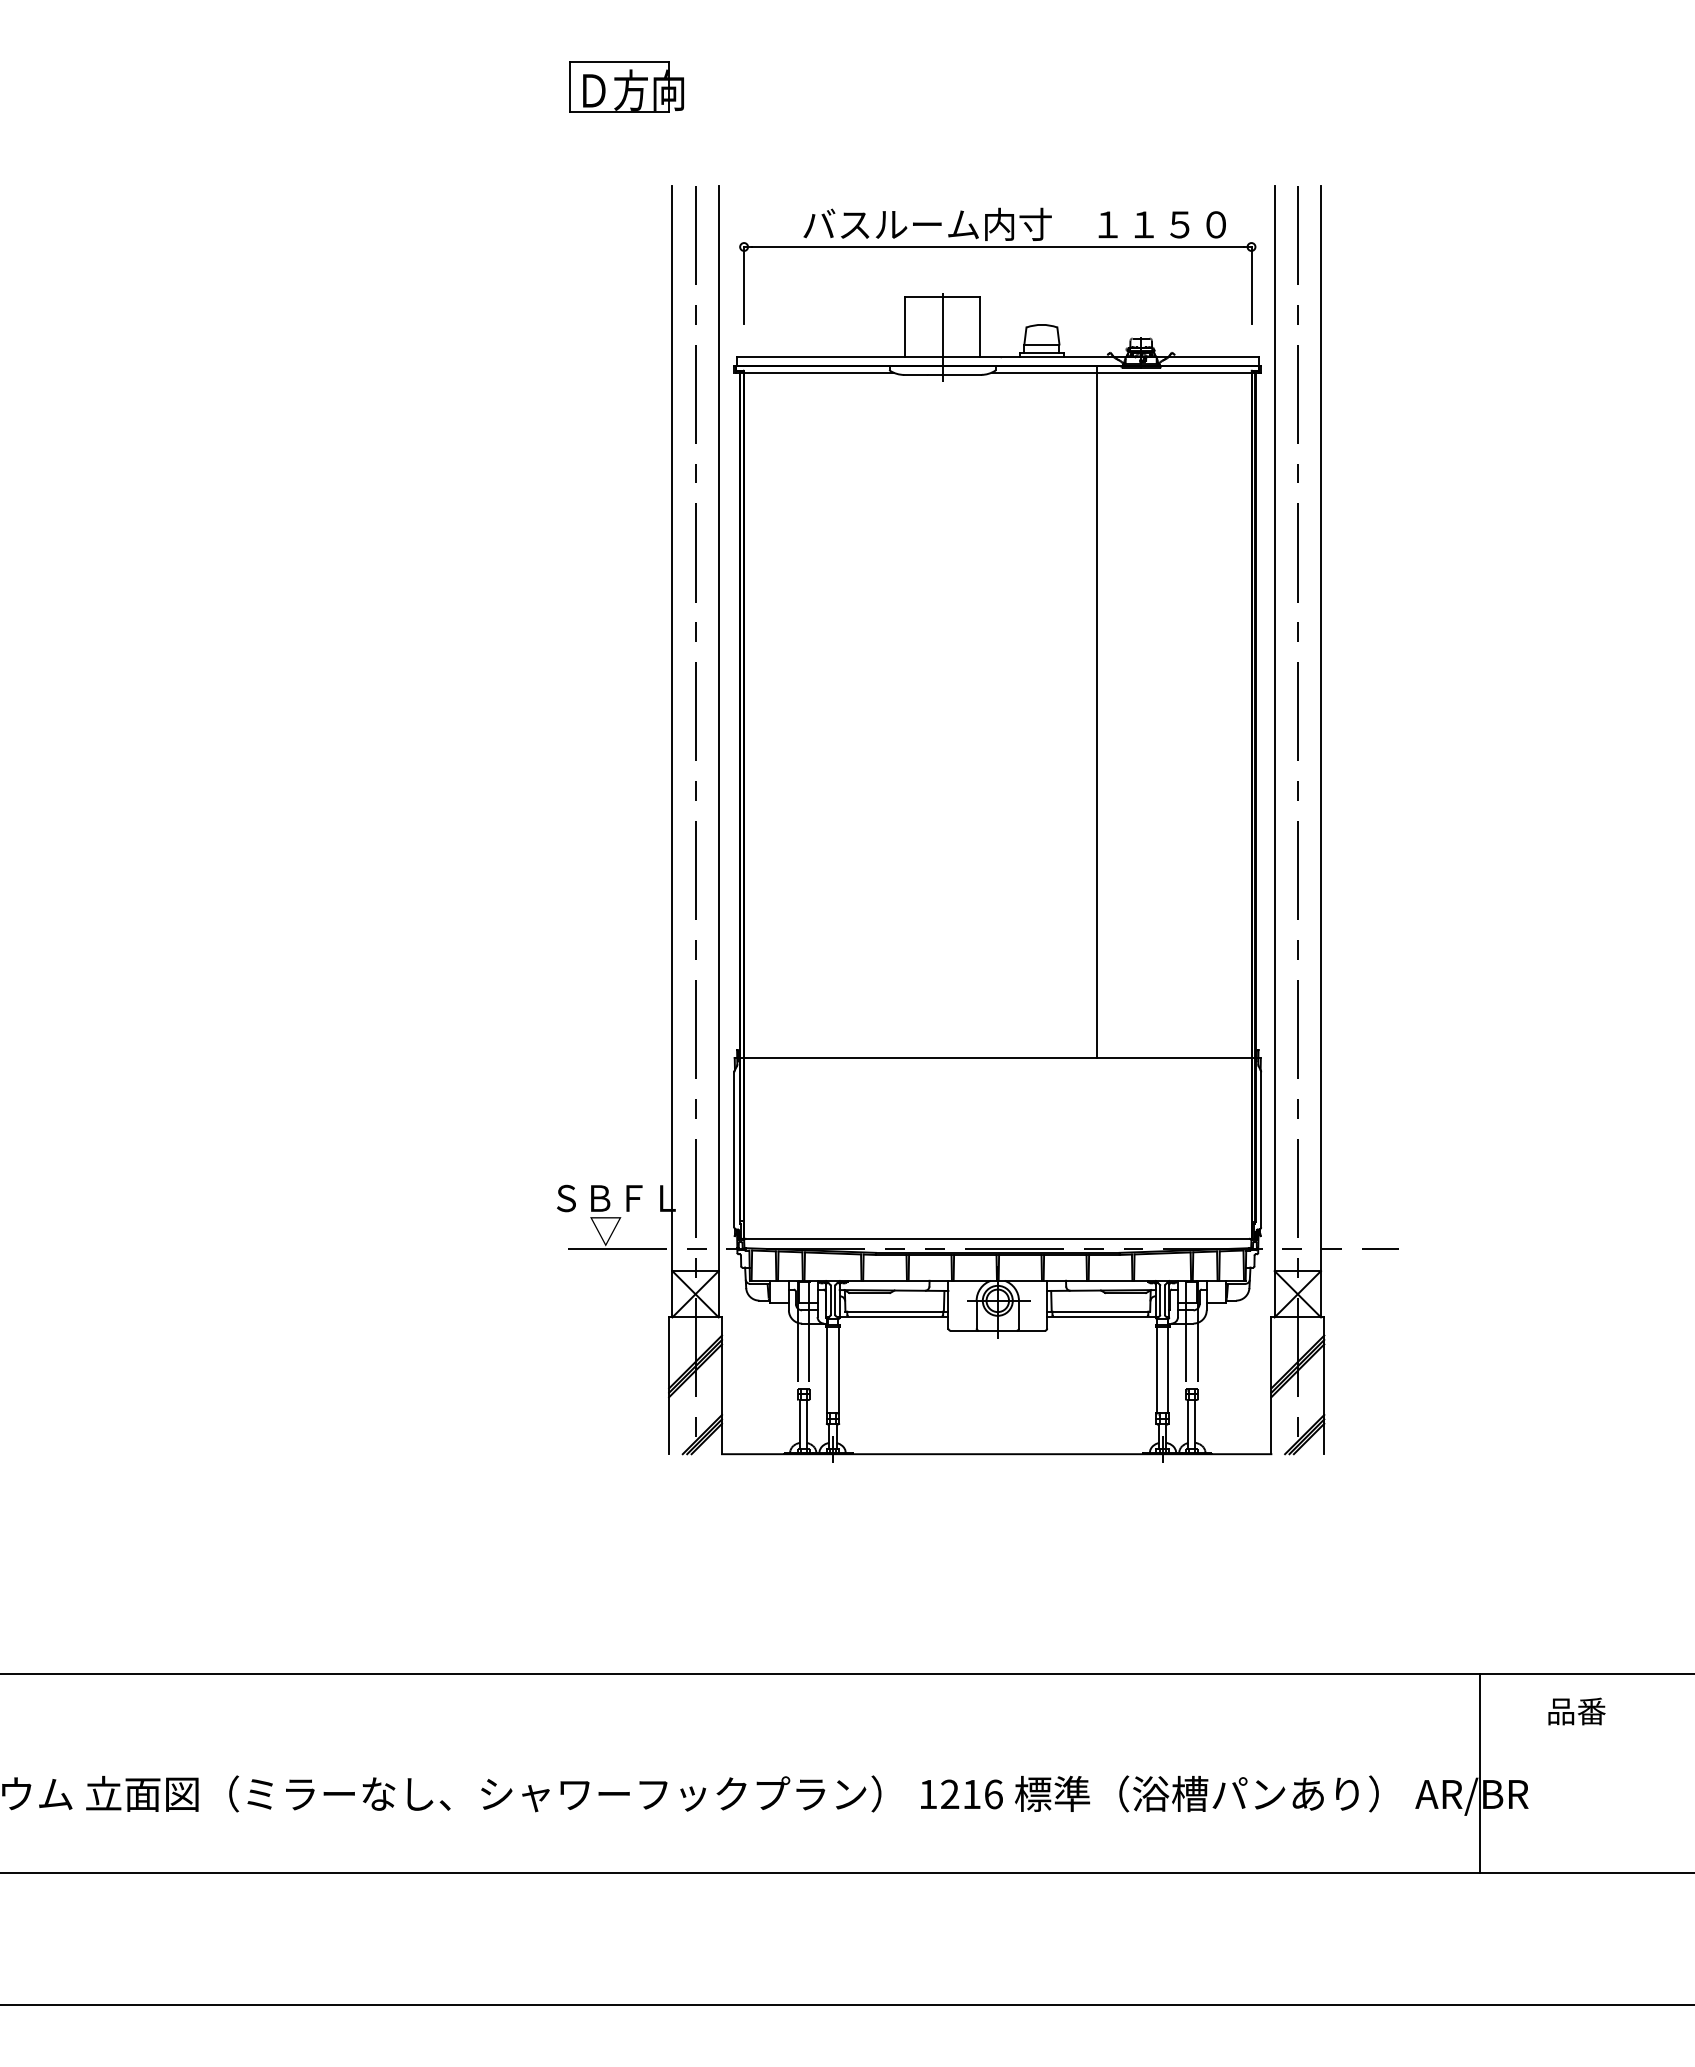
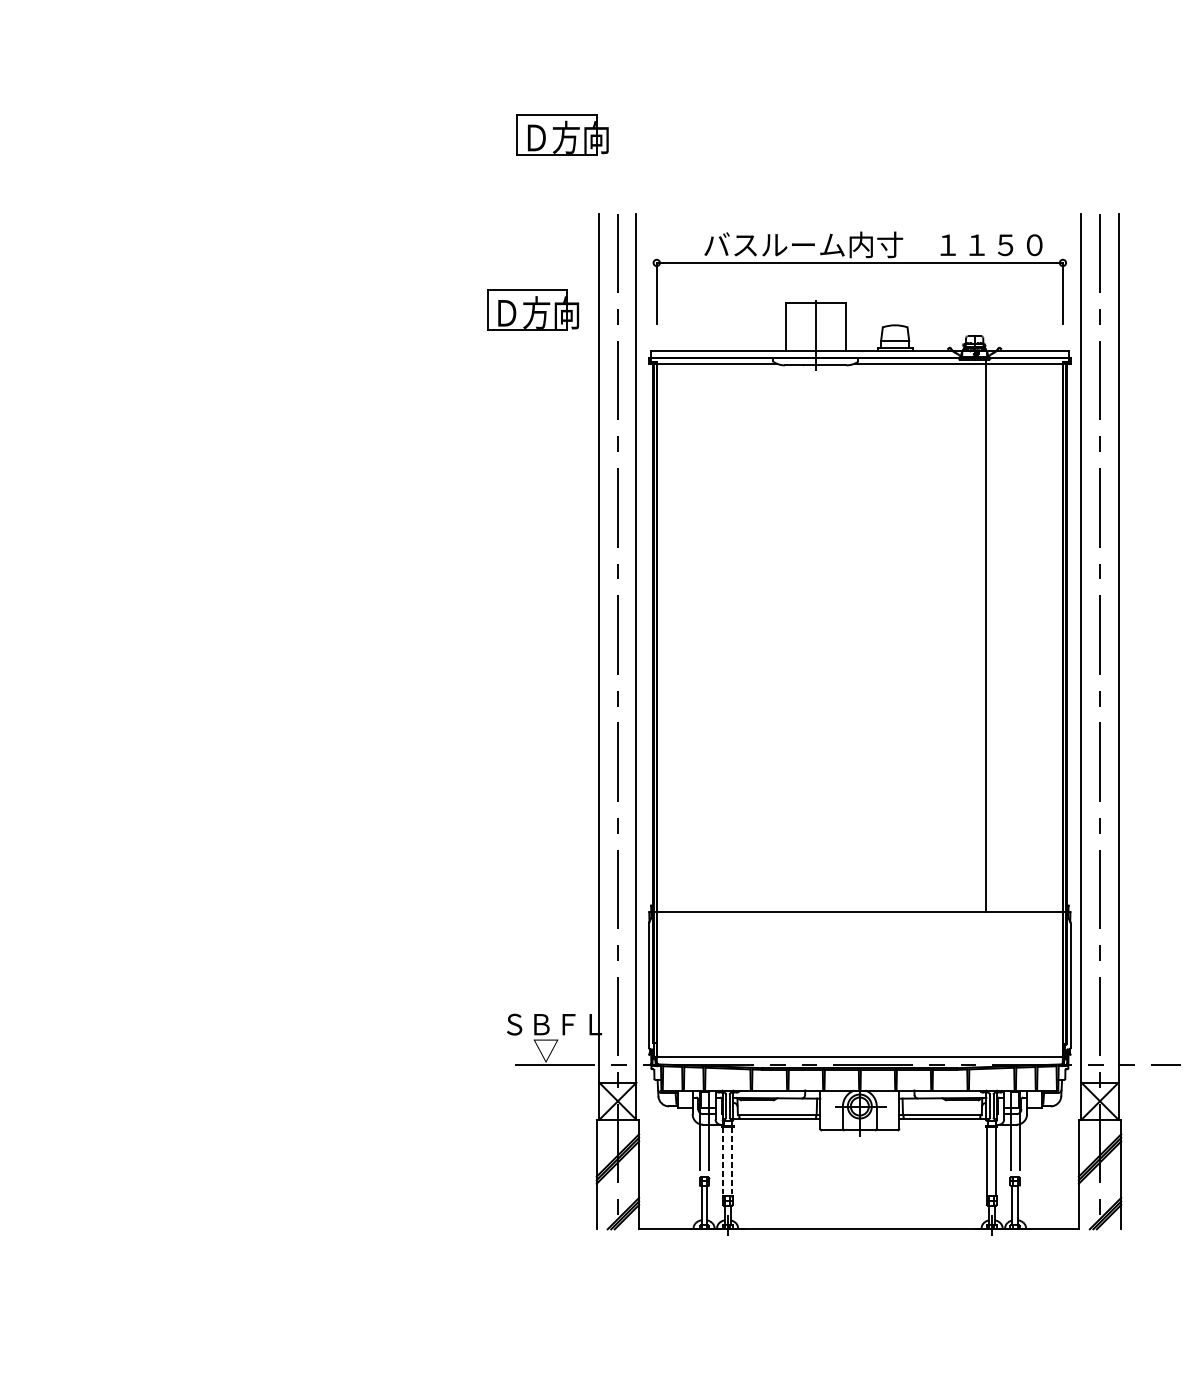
part: (589, 305) -> (533, 309), added
line: (1097, 711) -> (986, 634), moved
line: (827, 1370) -> (723, 1162), solid -> dashed
line: (838, 1370) -> (732, 1162), solid -> dashed

